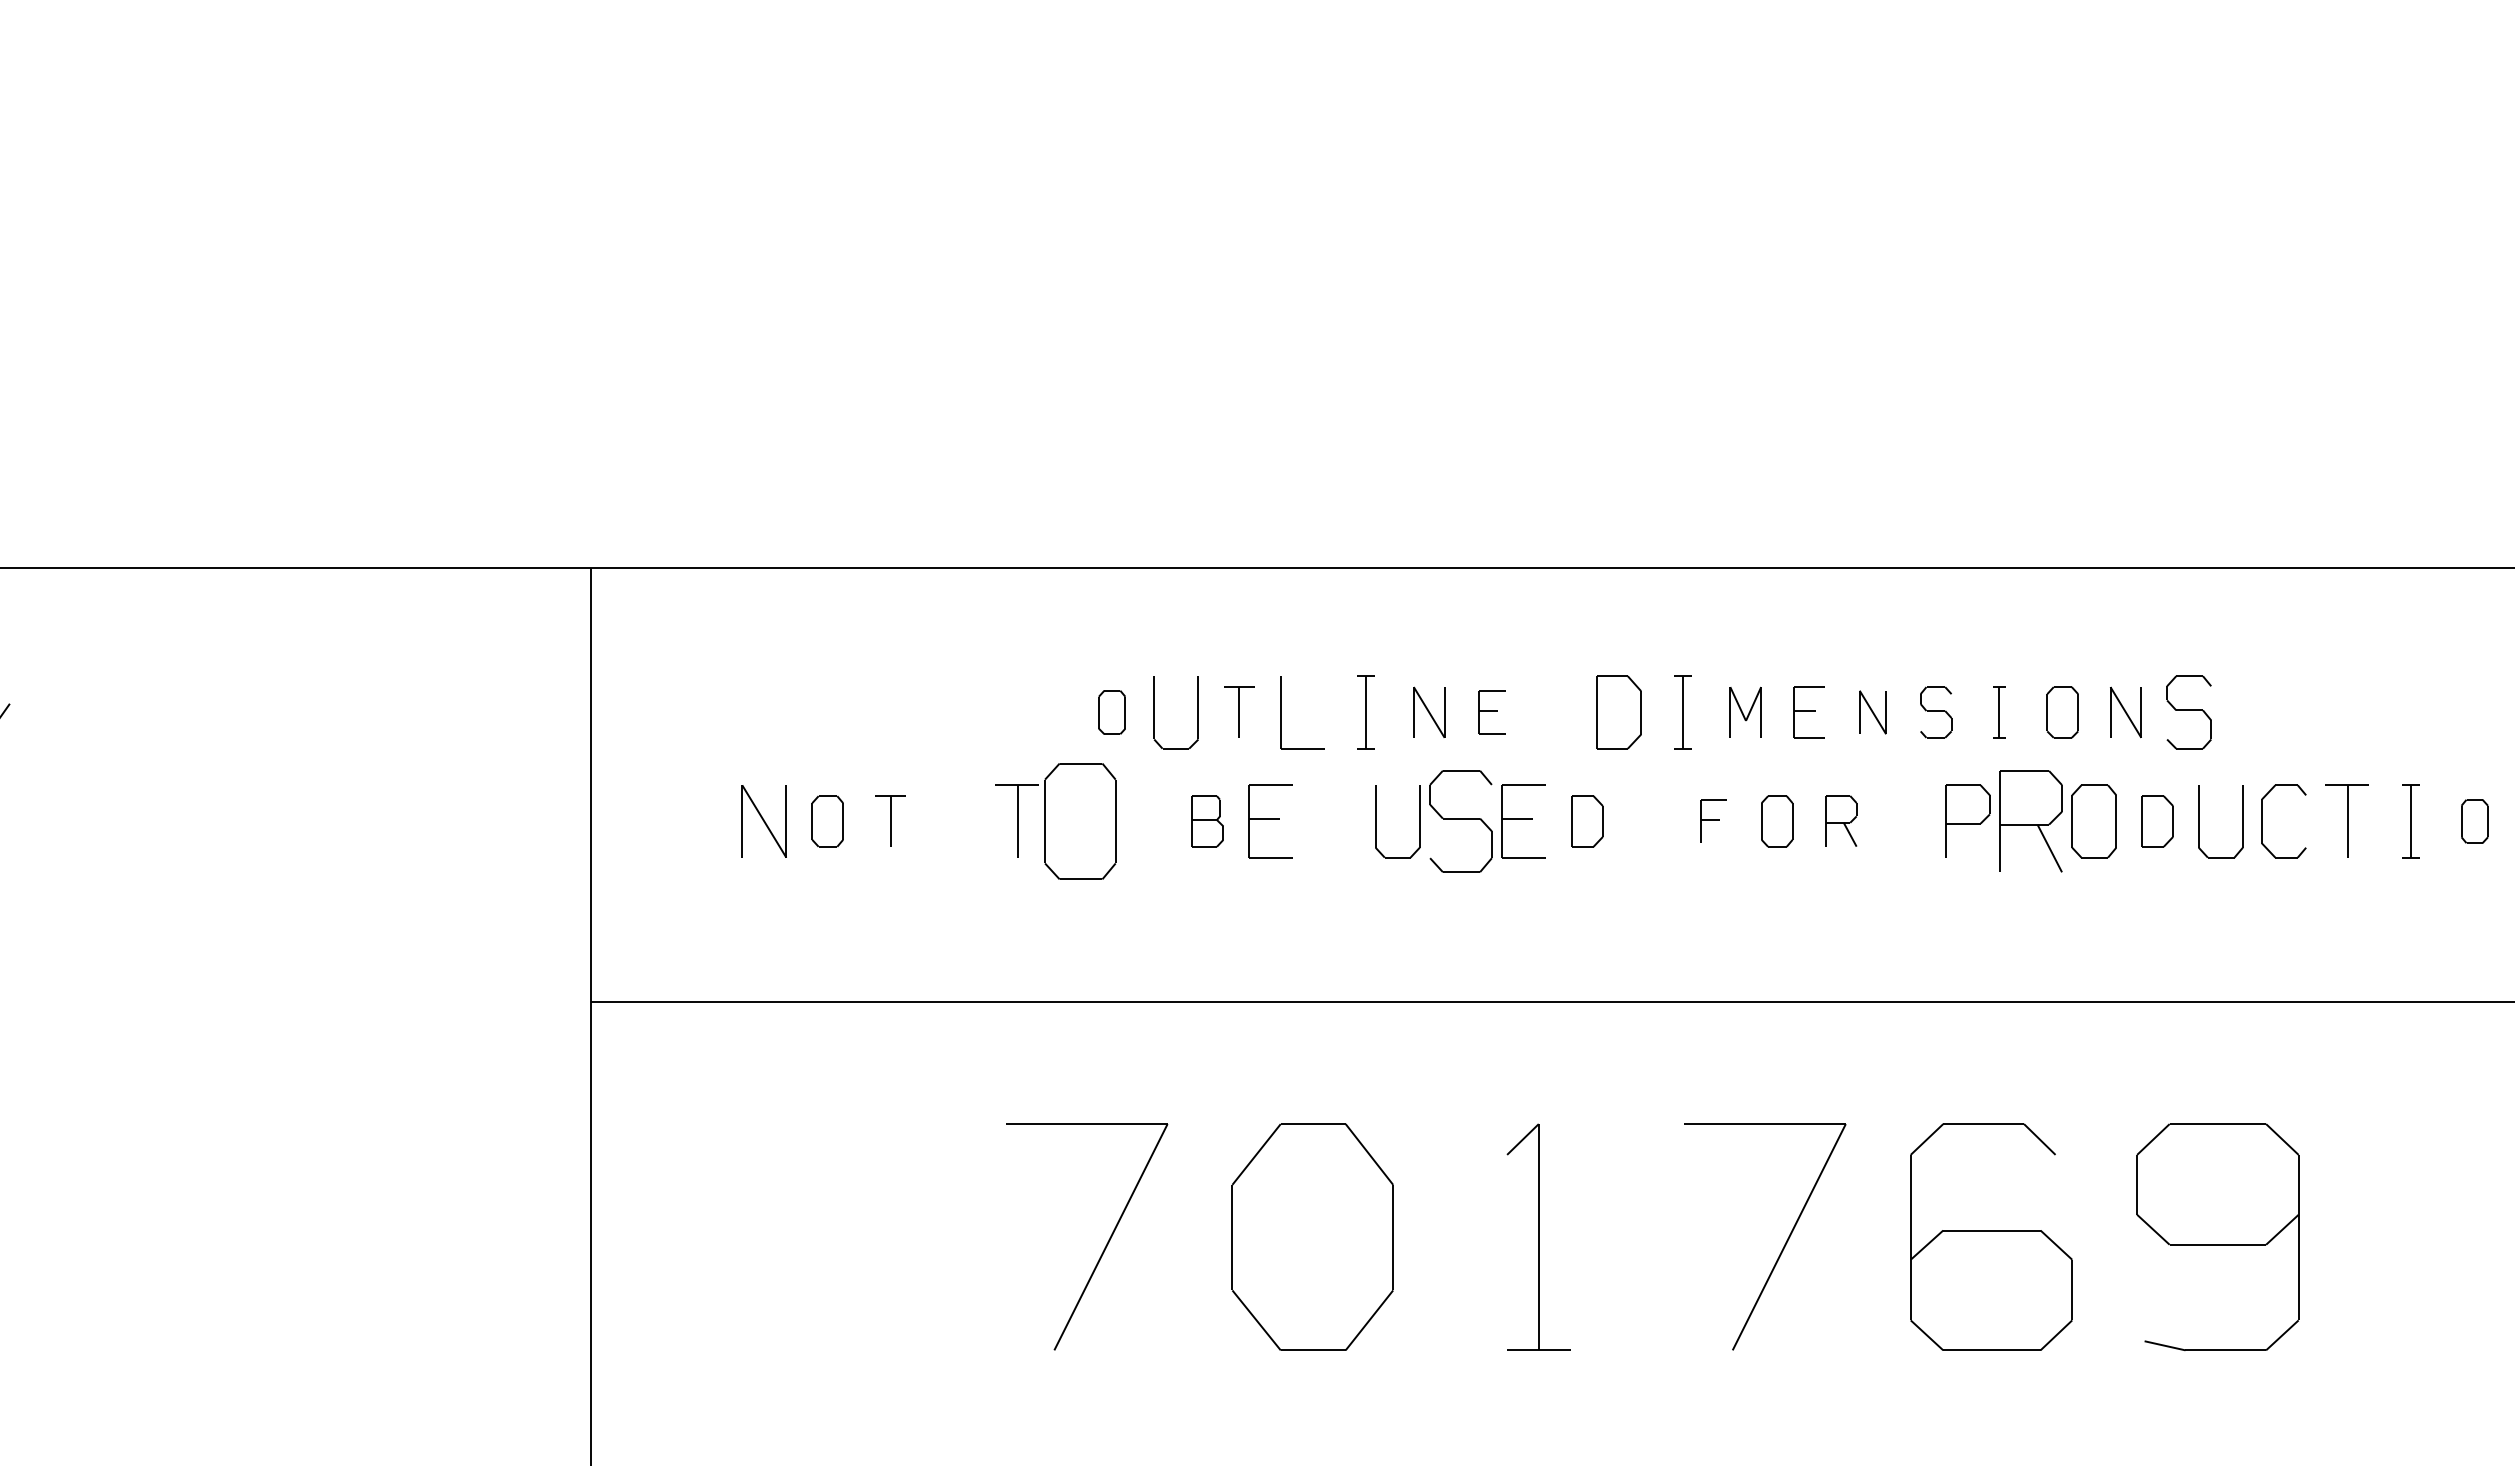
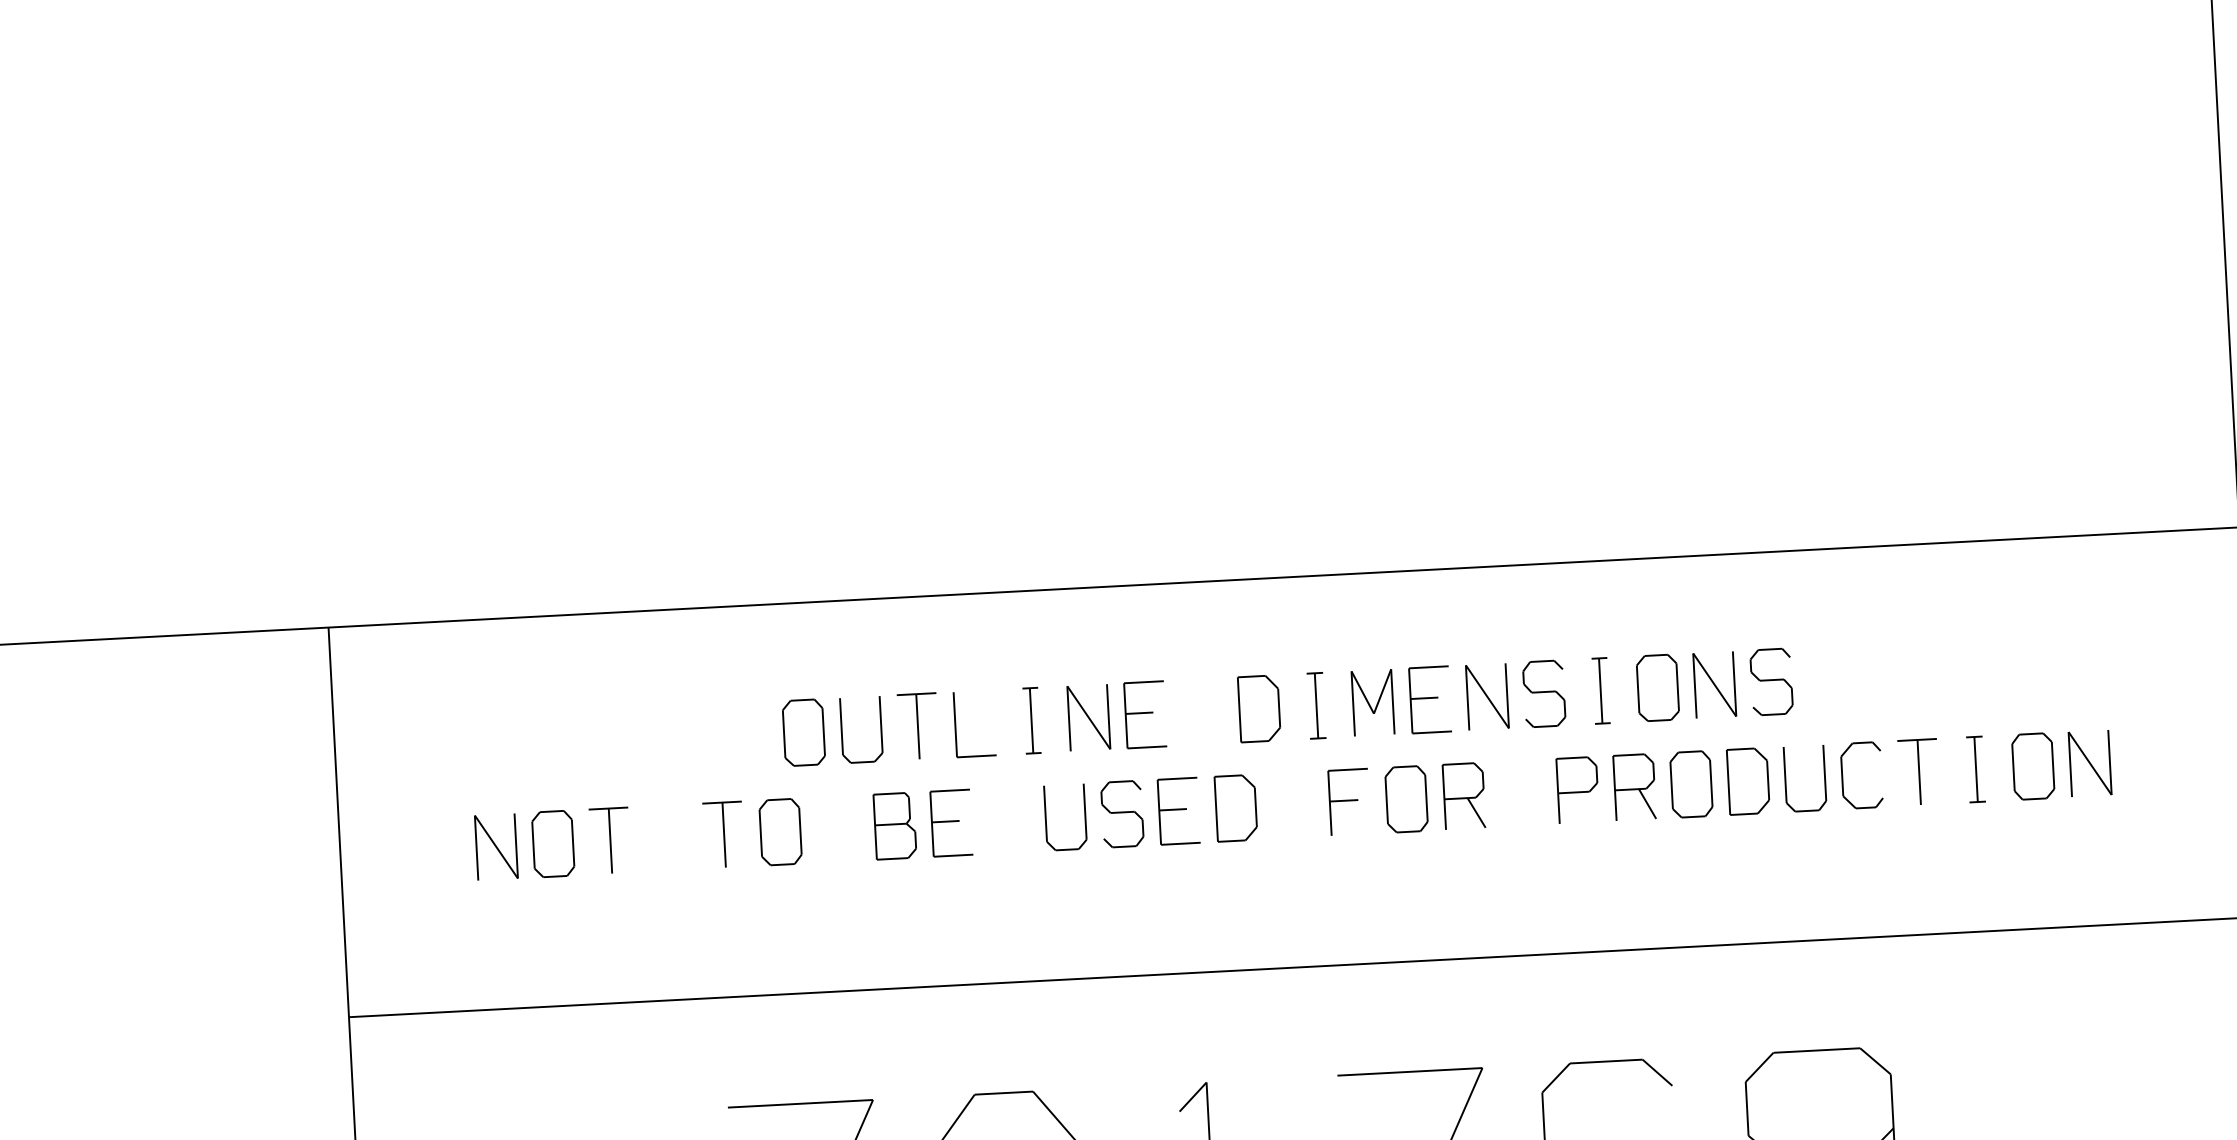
part: (1239, 711) -> (918, 725), size x1.43
part: (1111, 712) -> (803, 732), size x1.67
part: (1428, 712) -> (1088, 717), size x1.43
part: (1491, 712) -> (1144, 714), size x1.67
part: (1745, 712) -> (1372, 702), size x1.43
part: (1809, 712) -> (1430, 699), size x1.43
part: (1872, 712) -> (1487, 696), size x1.67
part: (1935, 712) -> (1543, 693), size x1.43
part: (1999, 712) -> (1601, 690), size x1.43
part: (2062, 712) -> (1657, 688), size x1.43
part: (2125, 712) -> (1714, 685), size x1.43
part: (890, 820) -> (609, 840), size x1.43
part: (1713, 820) -> (1349, 801), size x1.67
part: (1840, 820) -> (1463, 795), size x1.43
part: (2030, 820) -> (1634, 786), size x0.71
part: (827, 821) -> (553, 844), size x1.43
part: (1080, 821) -> (780, 832), size x0.62
part: (1207, 821) -> (894, 826), size x1.43
part: (1460, 821) -> (1121, 814), size x0.71
part: (1587, 821) -> (1236, 808), size x1.43
part: (1776, 821) -> (1405, 799), size x1.43
part: (2157, 821) -> (1748, 781), size x1.43
part: (2474, 821) -> (2033, 766), size x1.67

